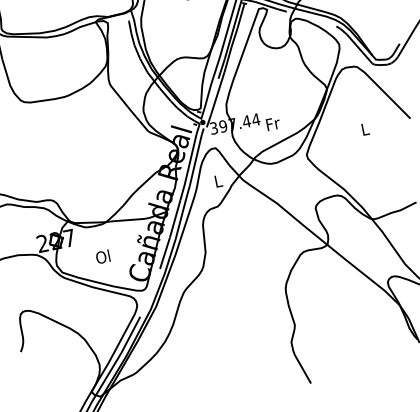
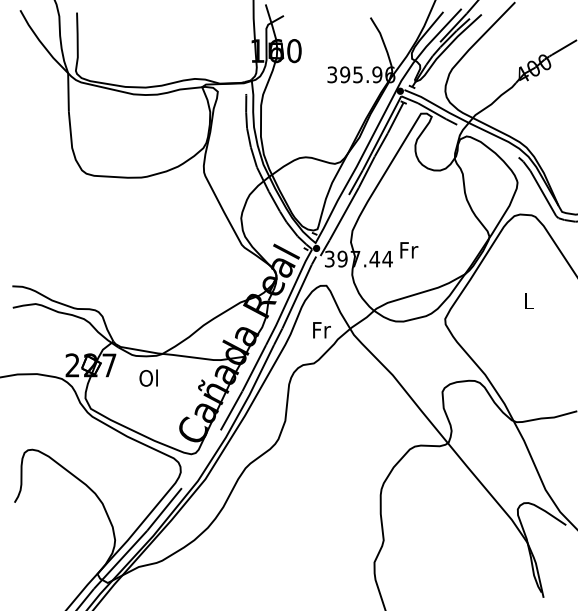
text: (273, 124) -> (409, 250), moved
text: (218, 181) -> (321, 330), L -> Fr
text: (102, 256) -> (148, 377), moved

